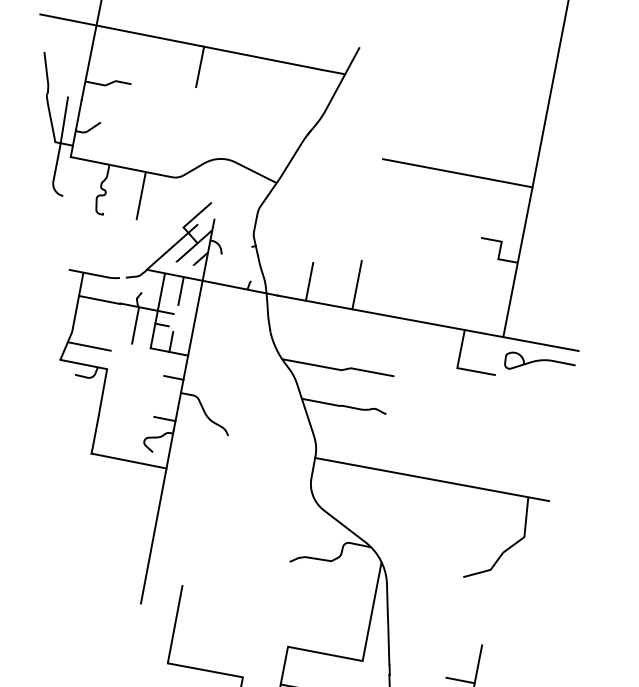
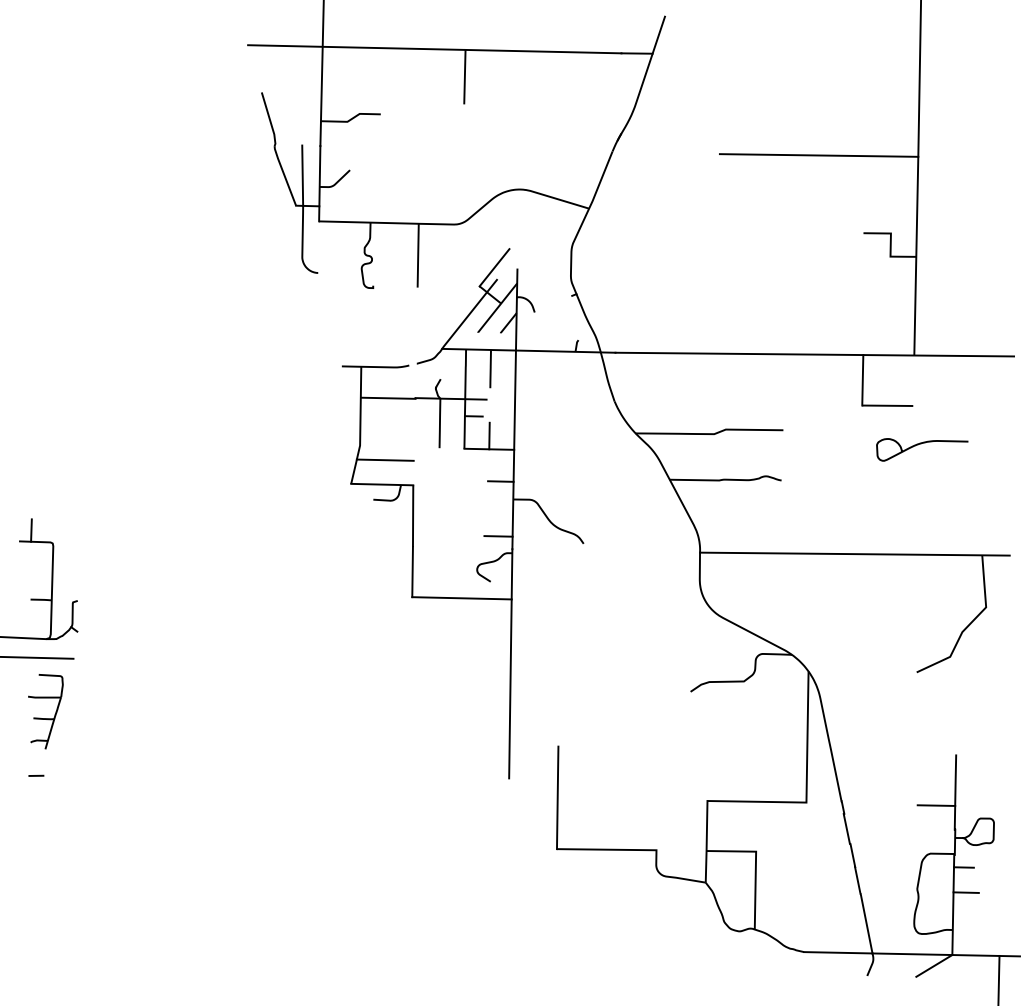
line: (308, 282) -> (652, 328), removed
line: (356, 285) -> (714, 321), removed
curve: (539, 361) -> (921, 444), moved

